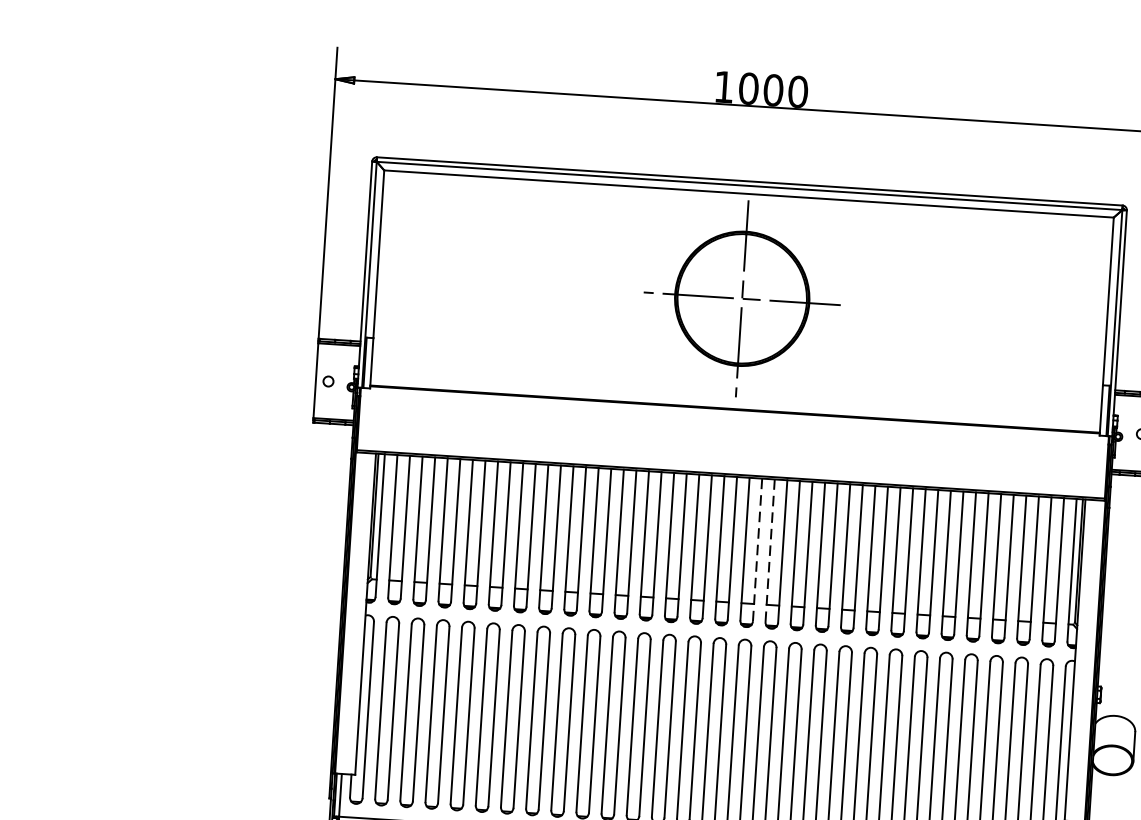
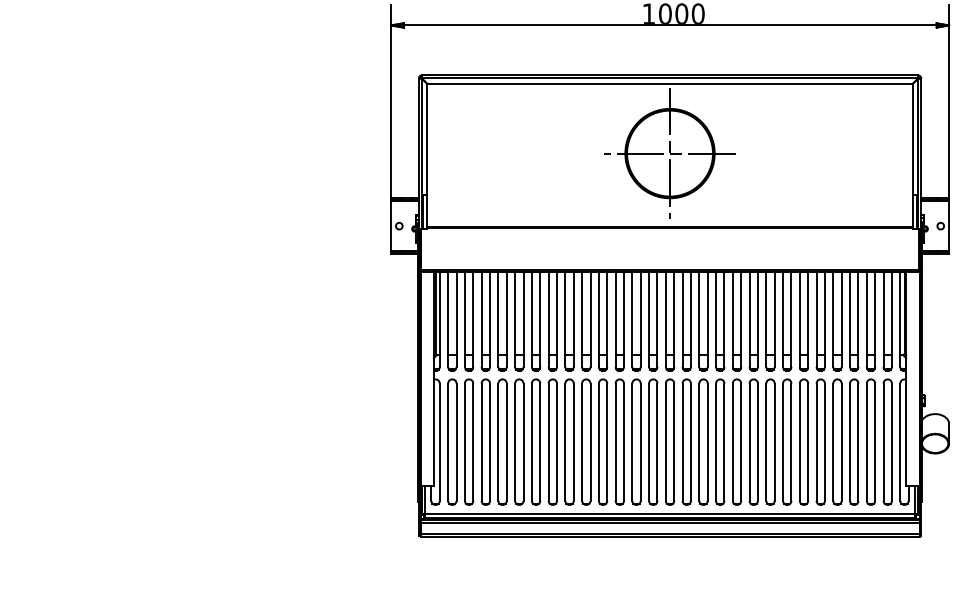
line: (770, 549) -> (699, 318), dashed -> solid
line: (756, 550) -> (690, 319), dashed -> solid

